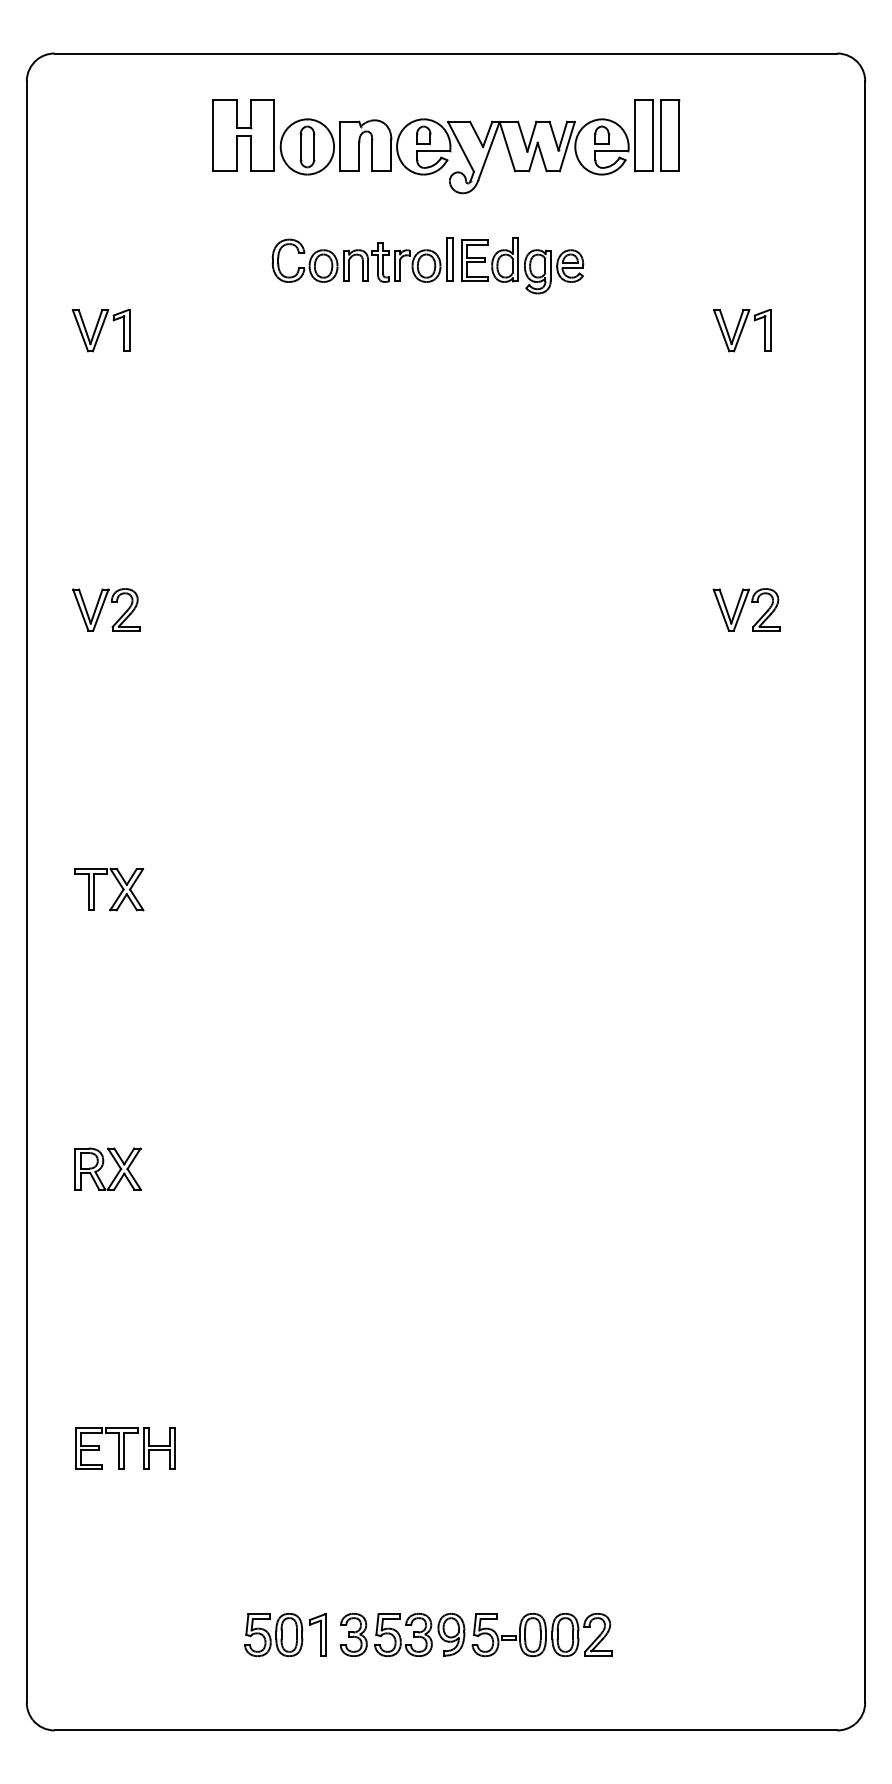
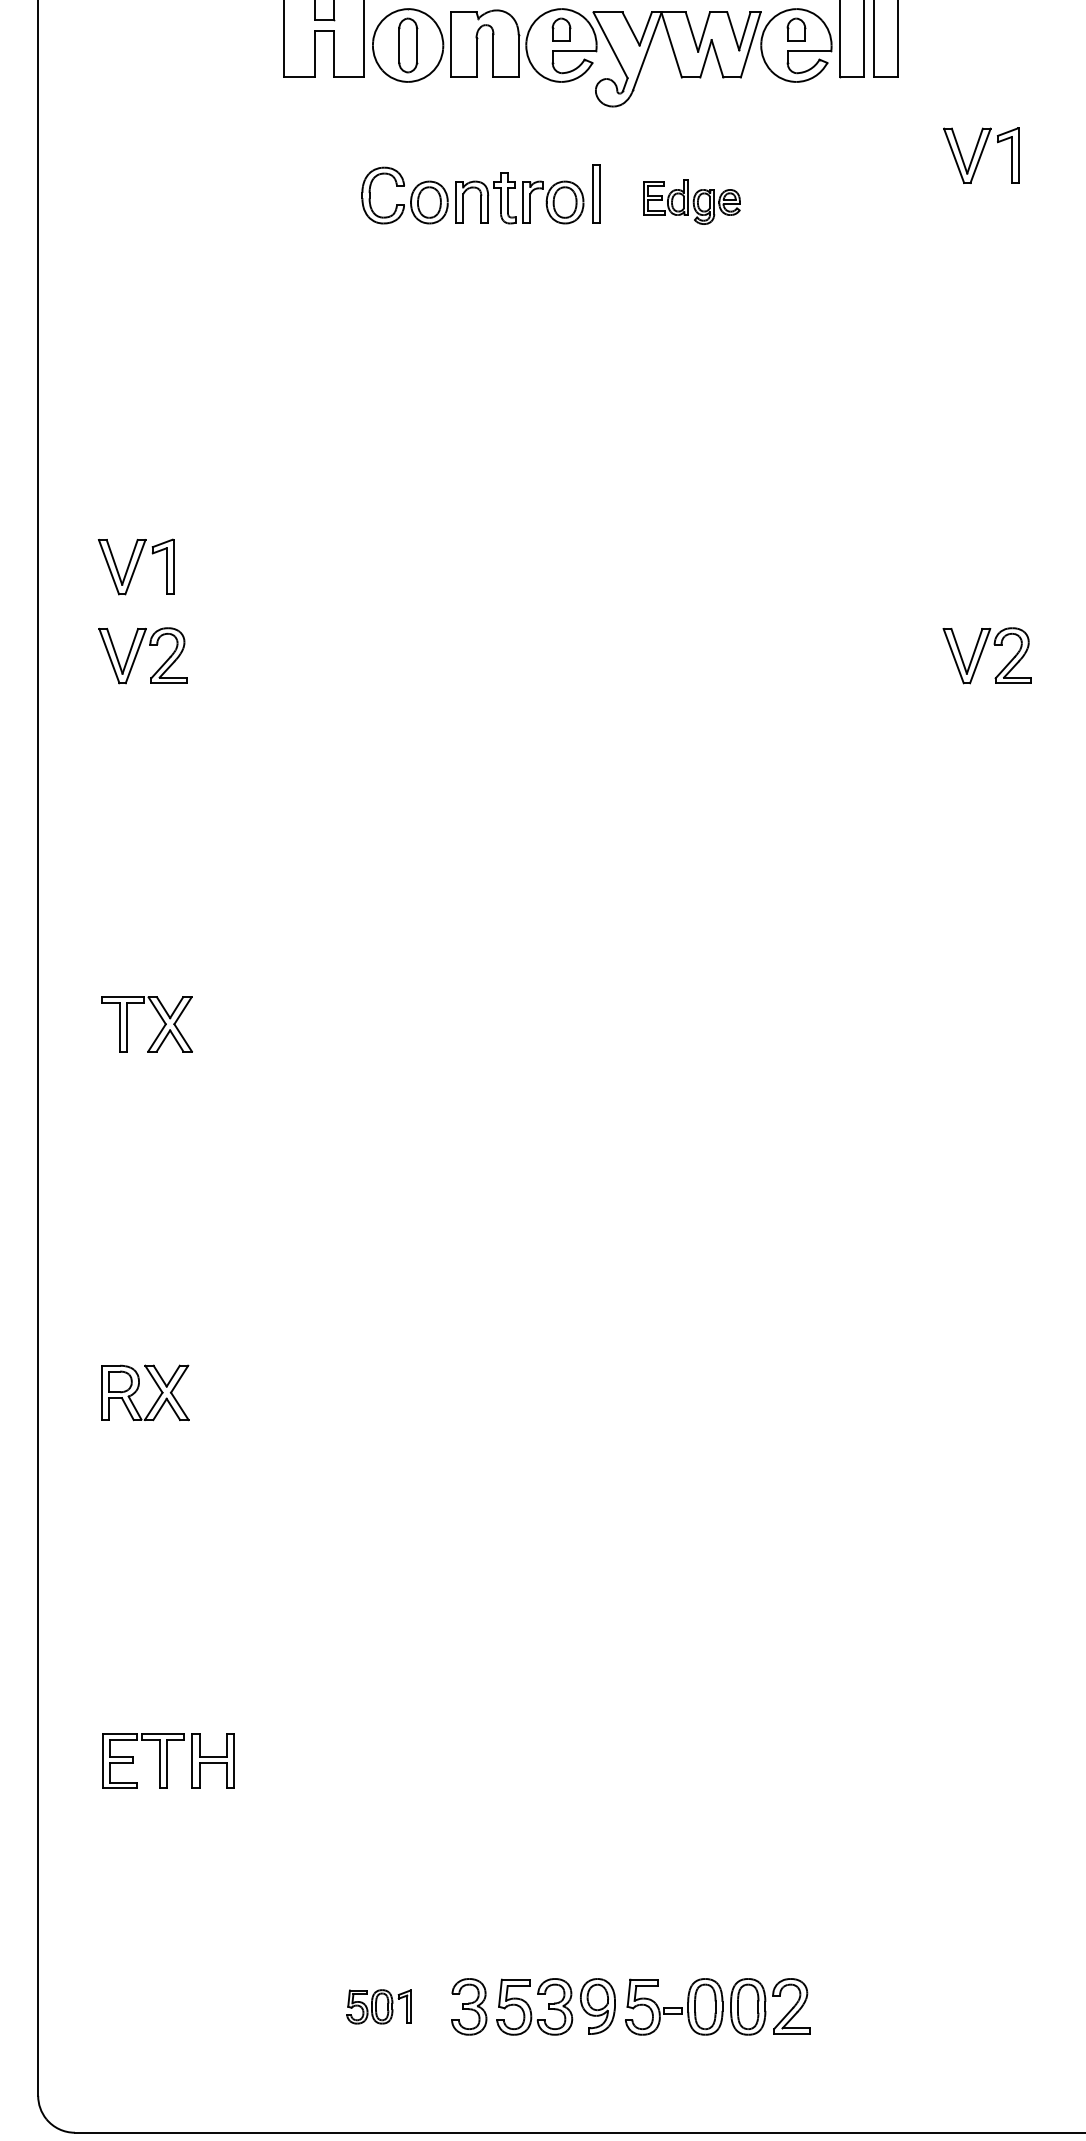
part: (522, 265) -> (691, 201), size x0.6
part: (100, 330) -> (135, 566), moved
part: (742, 330) -> (981, 155), moved
part: (285, 1634) -> (379, 2006), size x0.6

